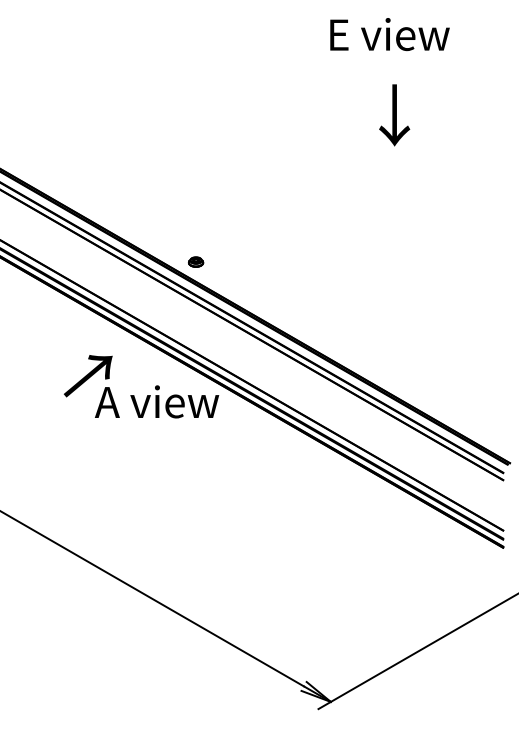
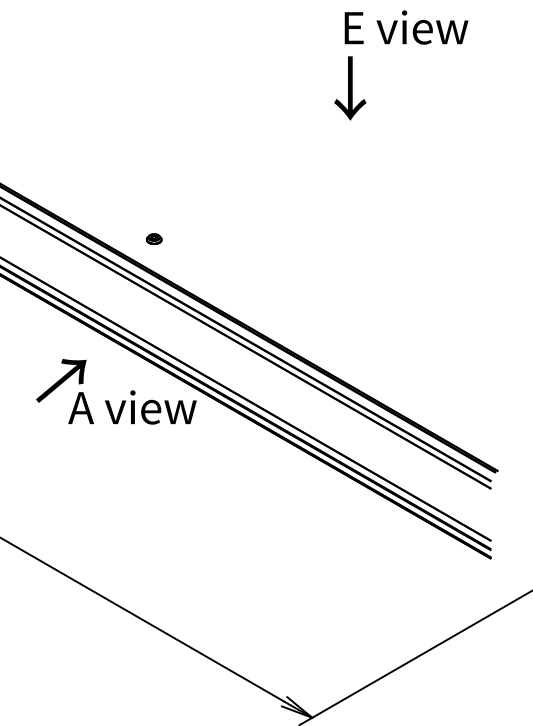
text: (389, 34) -> (406, 27), moved
text: (394, 115) -> (350, 88), moved
part: (196, 261) -> (154, 238), moved

